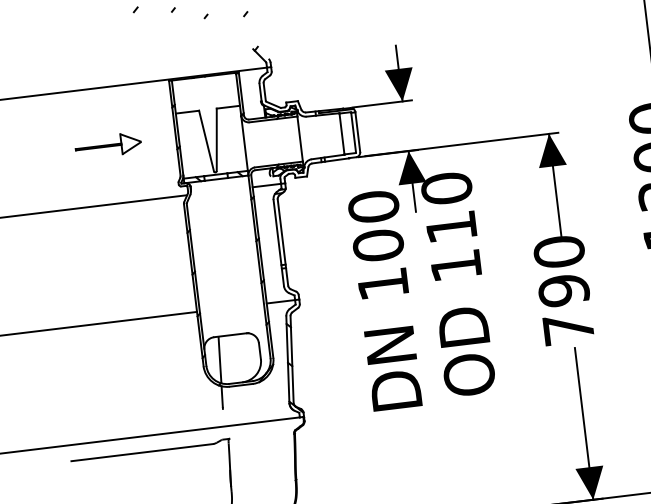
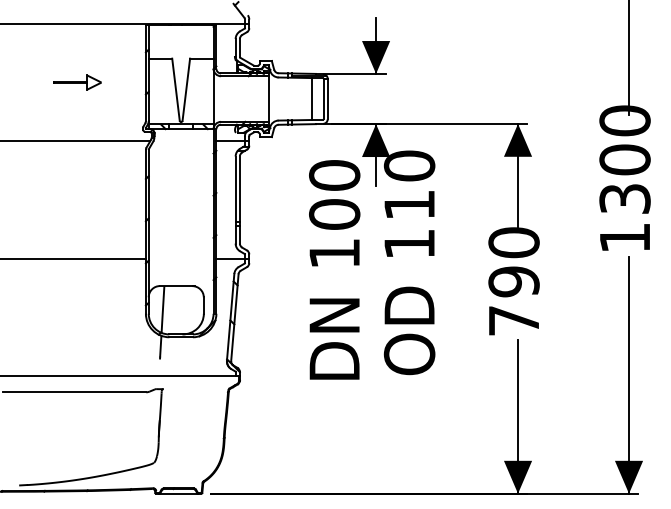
part: (108, 145) -> (77, 82), size x0.71

